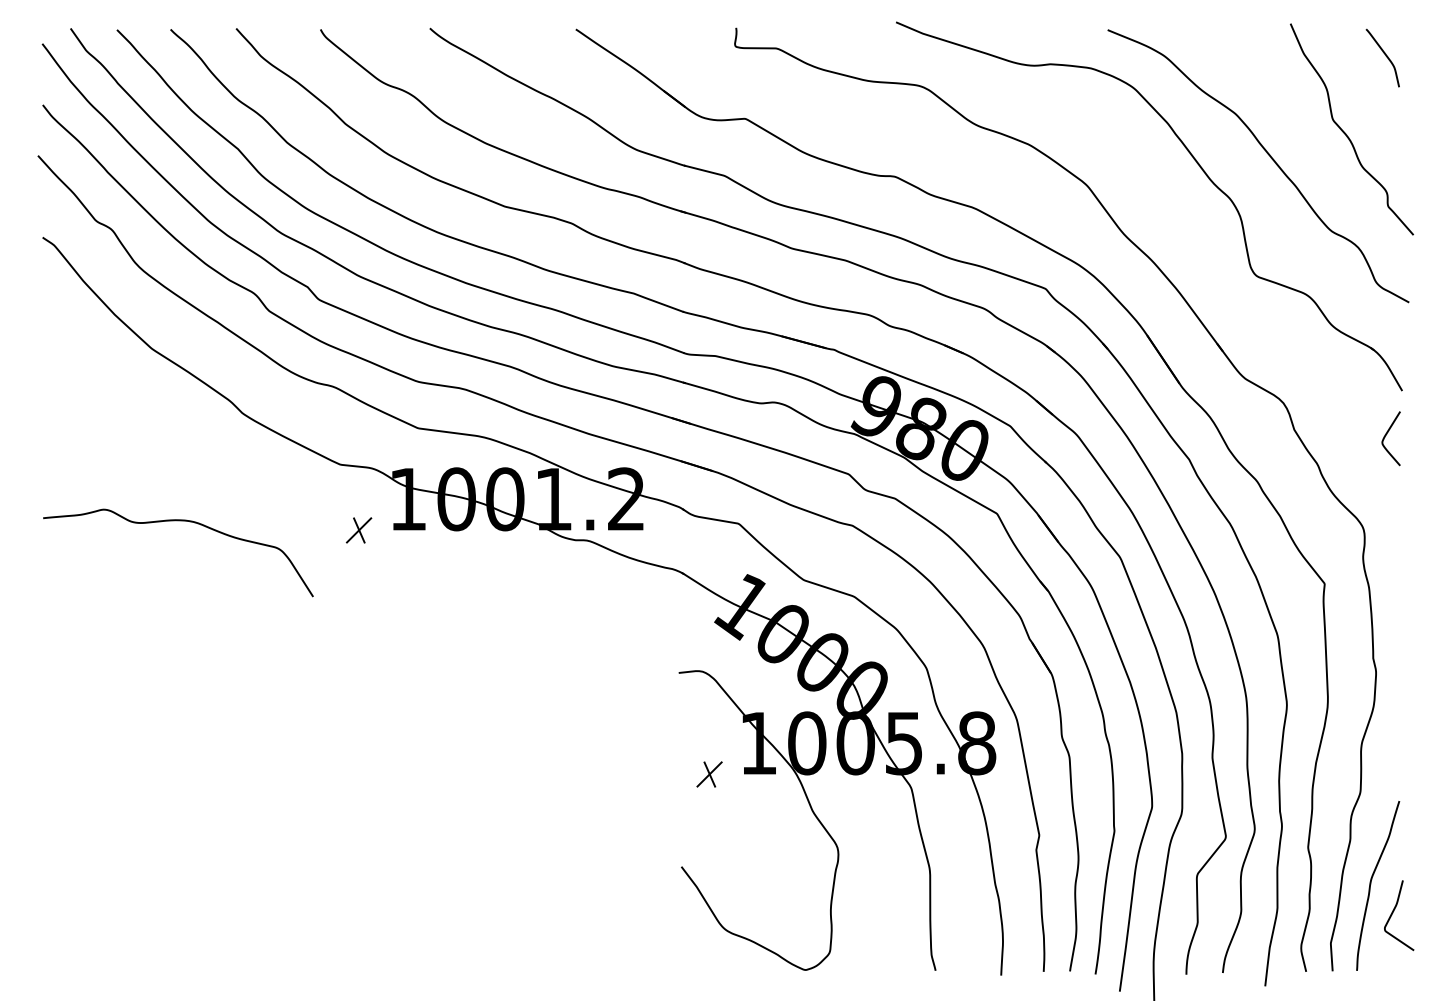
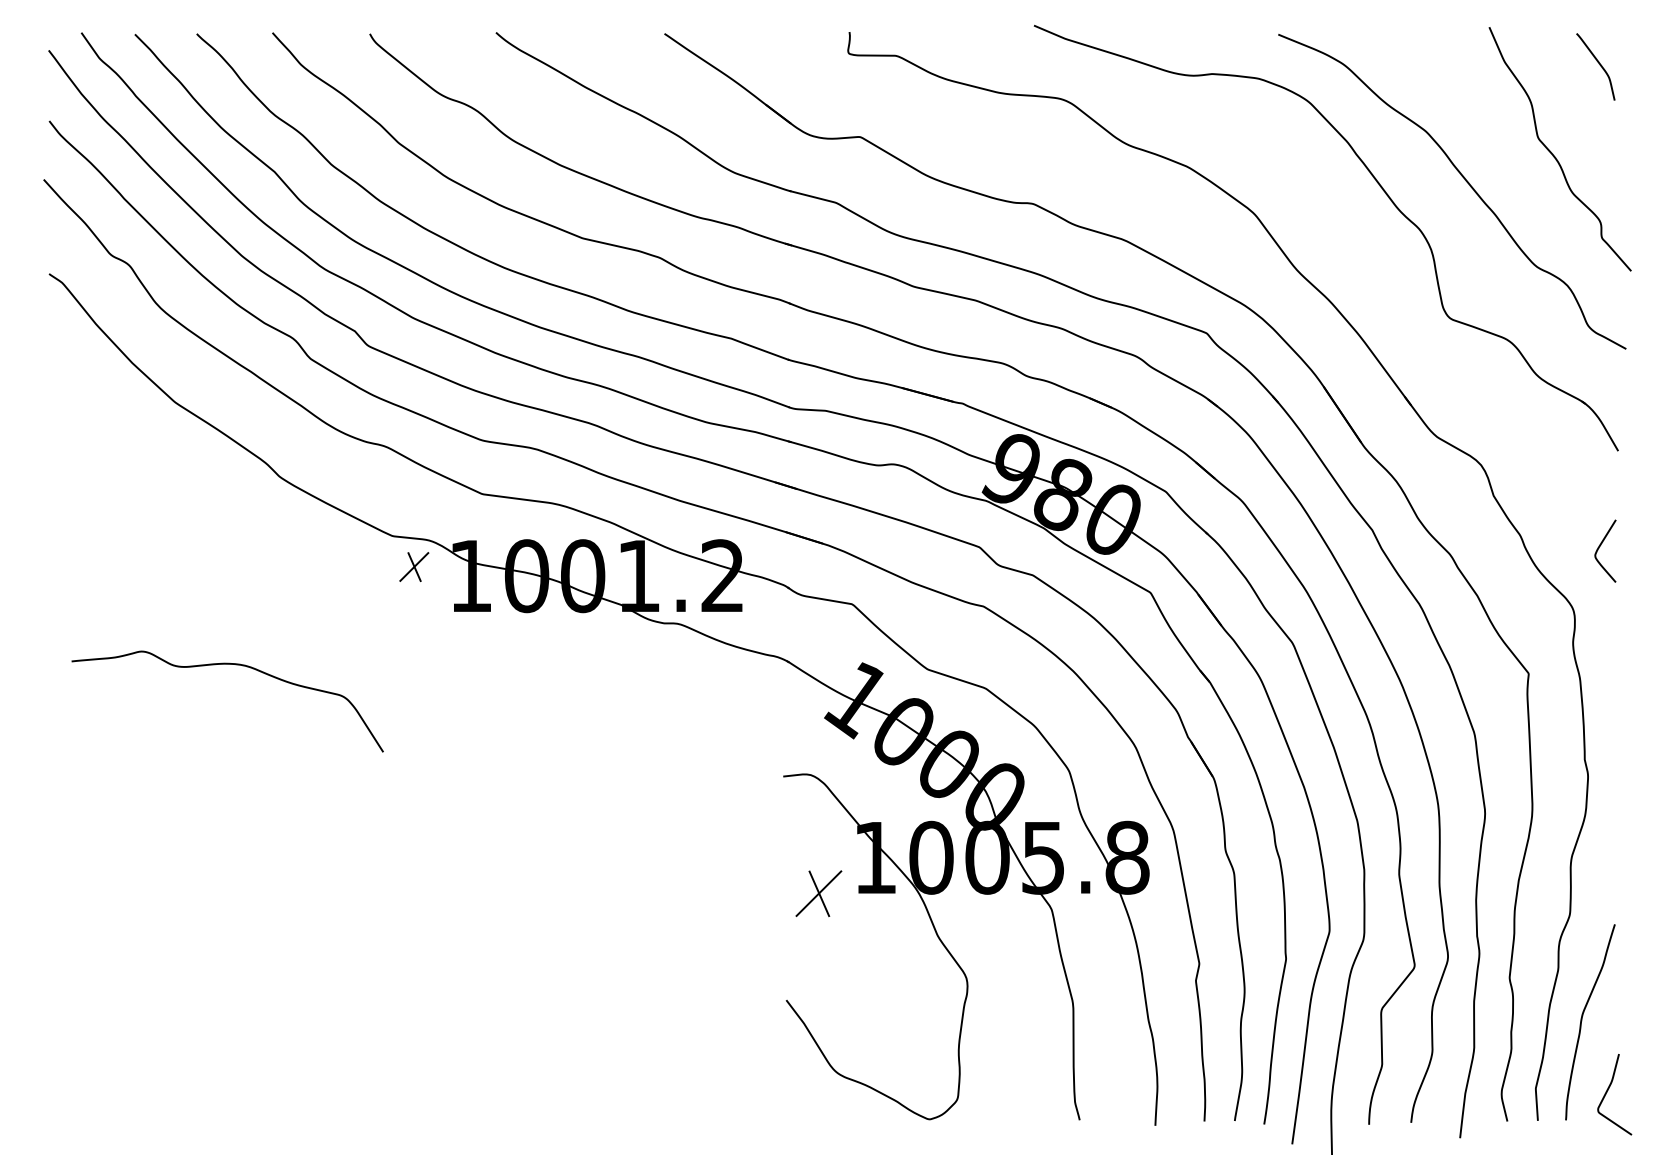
curve: (1387, 434) -> (1601, 546), moved
curve: (178, 521) -> (227, 665), moved
part: (358, 530) -> (413, 567), moved
part: (709, 774) -> (818, 893), size x1.6
curve: (1393, 913) -> (1608, 1092), moved

